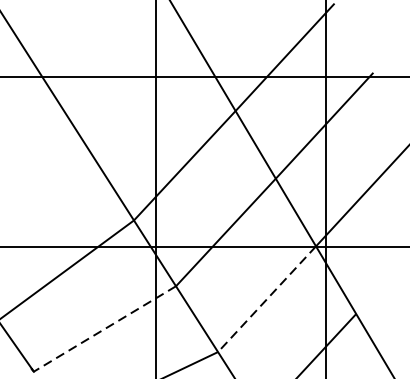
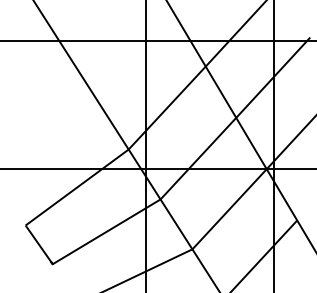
line: (266, 299) -> (229, 209), dashed -> solid
line: (104, 328) -> (106, 231), dashed -> solid

